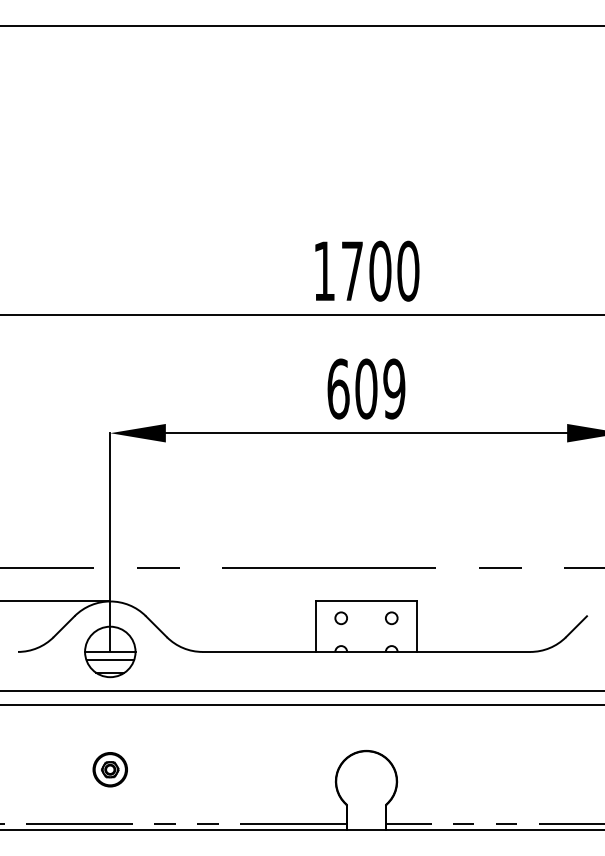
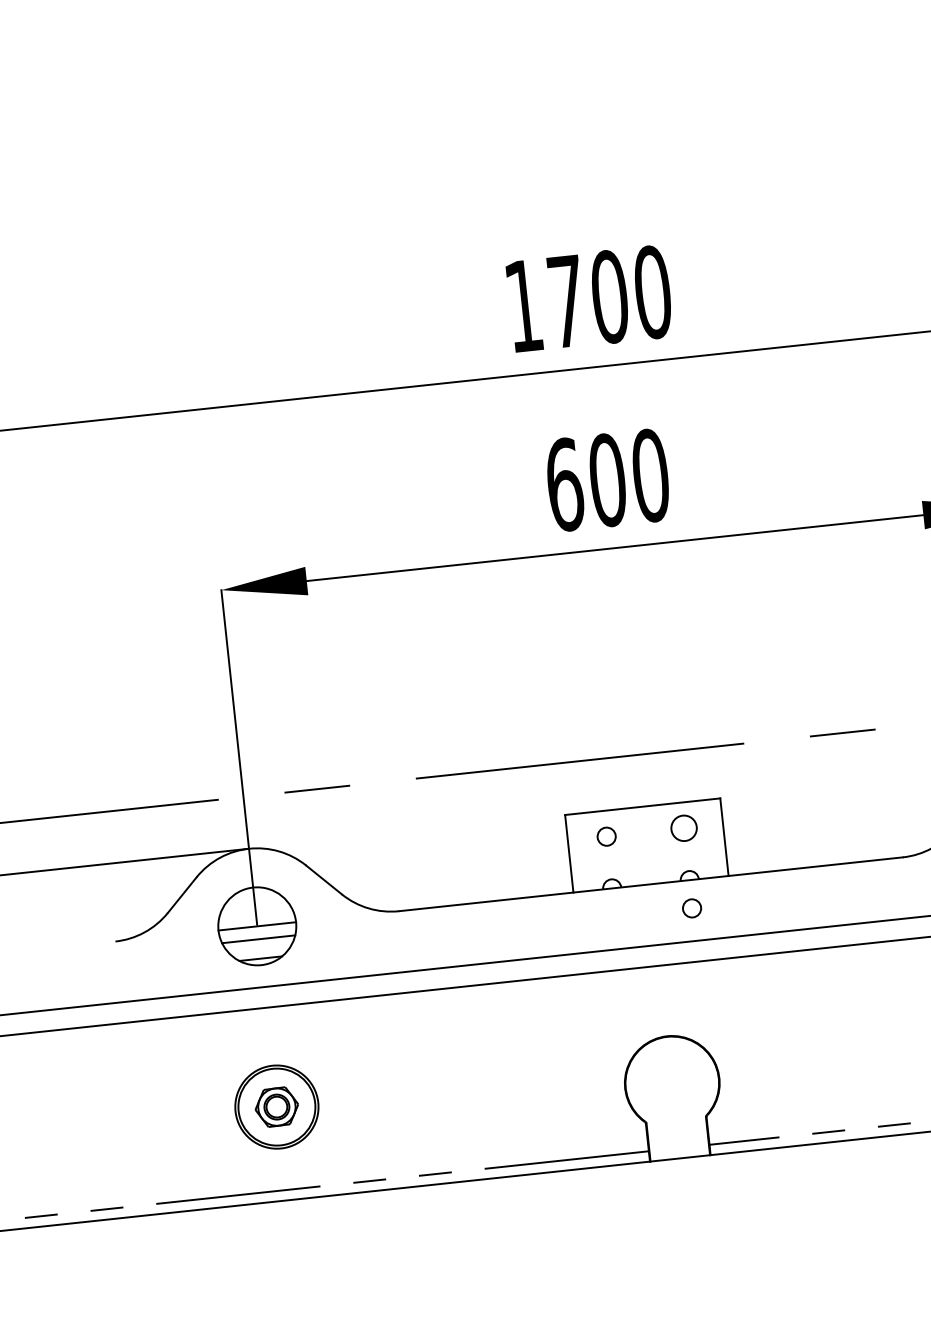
text: (394, 388) -> (650, 474), 609 -> 600
circle: (391, 618) -> (683, 828), size x1.4
circle: (390, 670) -> (690, 908), added
part: (109, 769) -> (275, 1107), size x1.6

